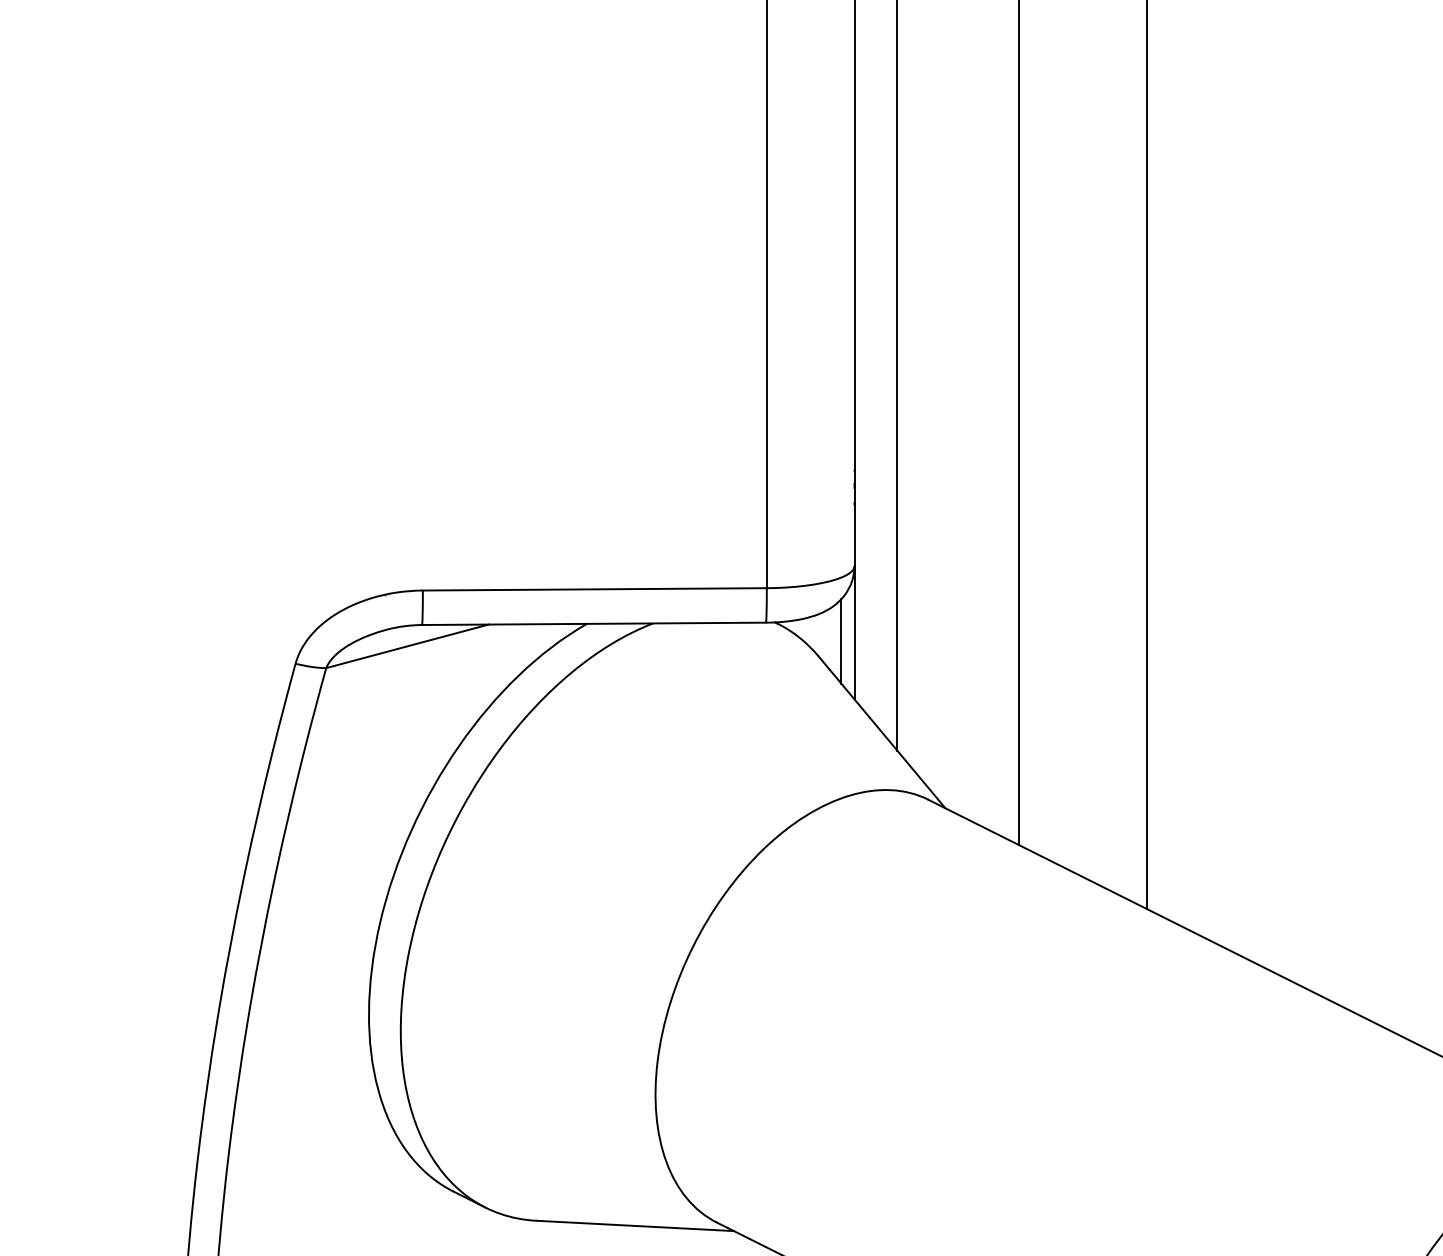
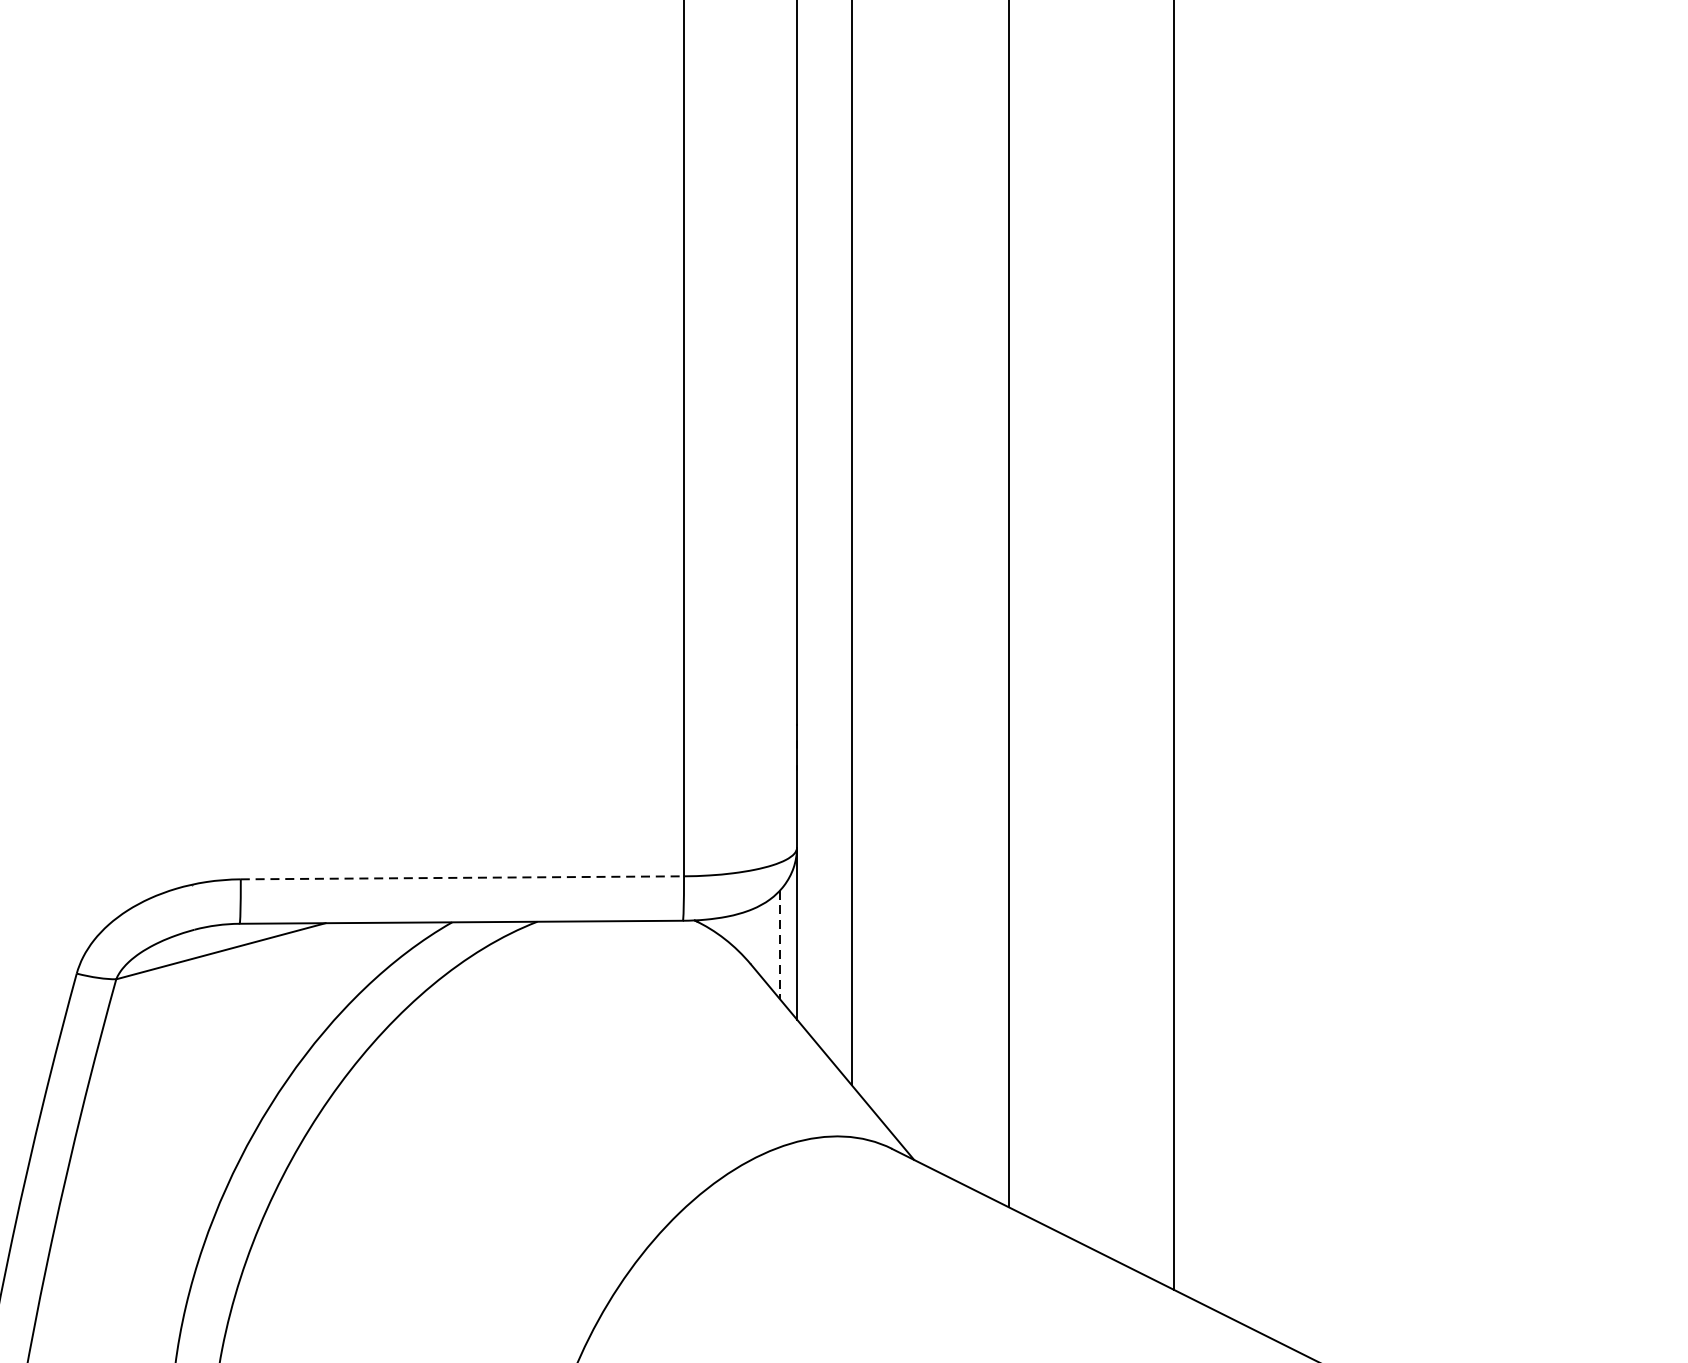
line: (594, 589) -> (461, 878), solid -> dashed
line: (841, 641) -> (780, 945), solid -> dashed

